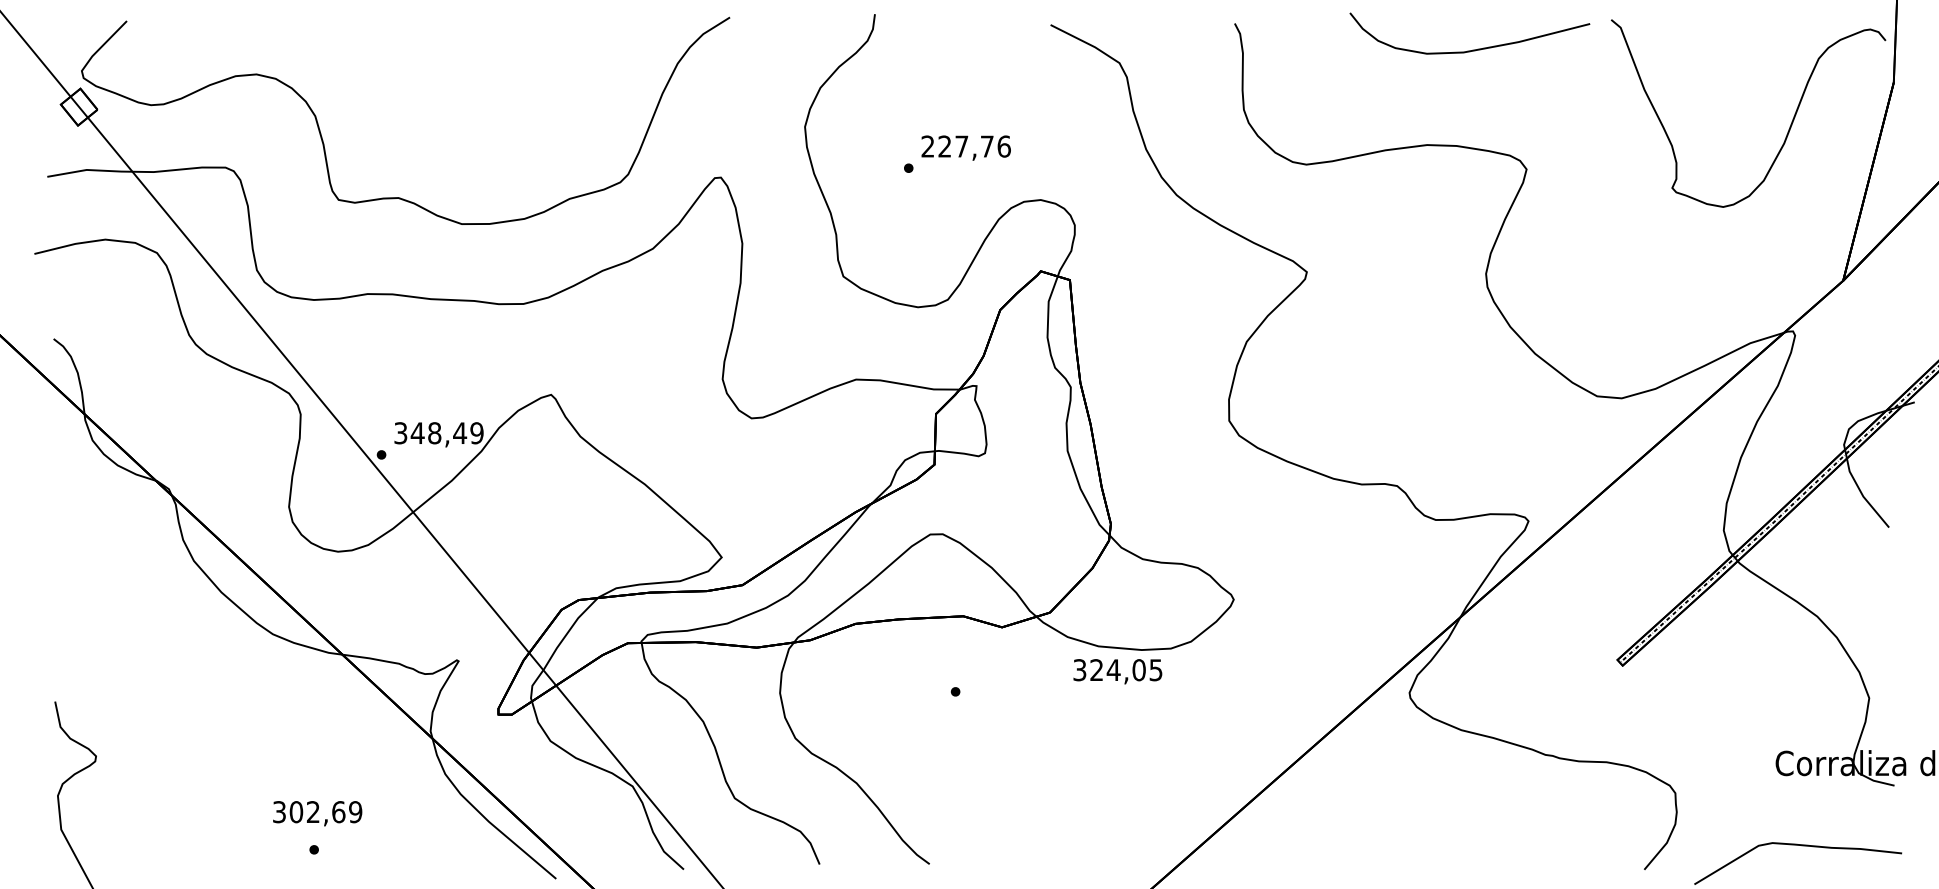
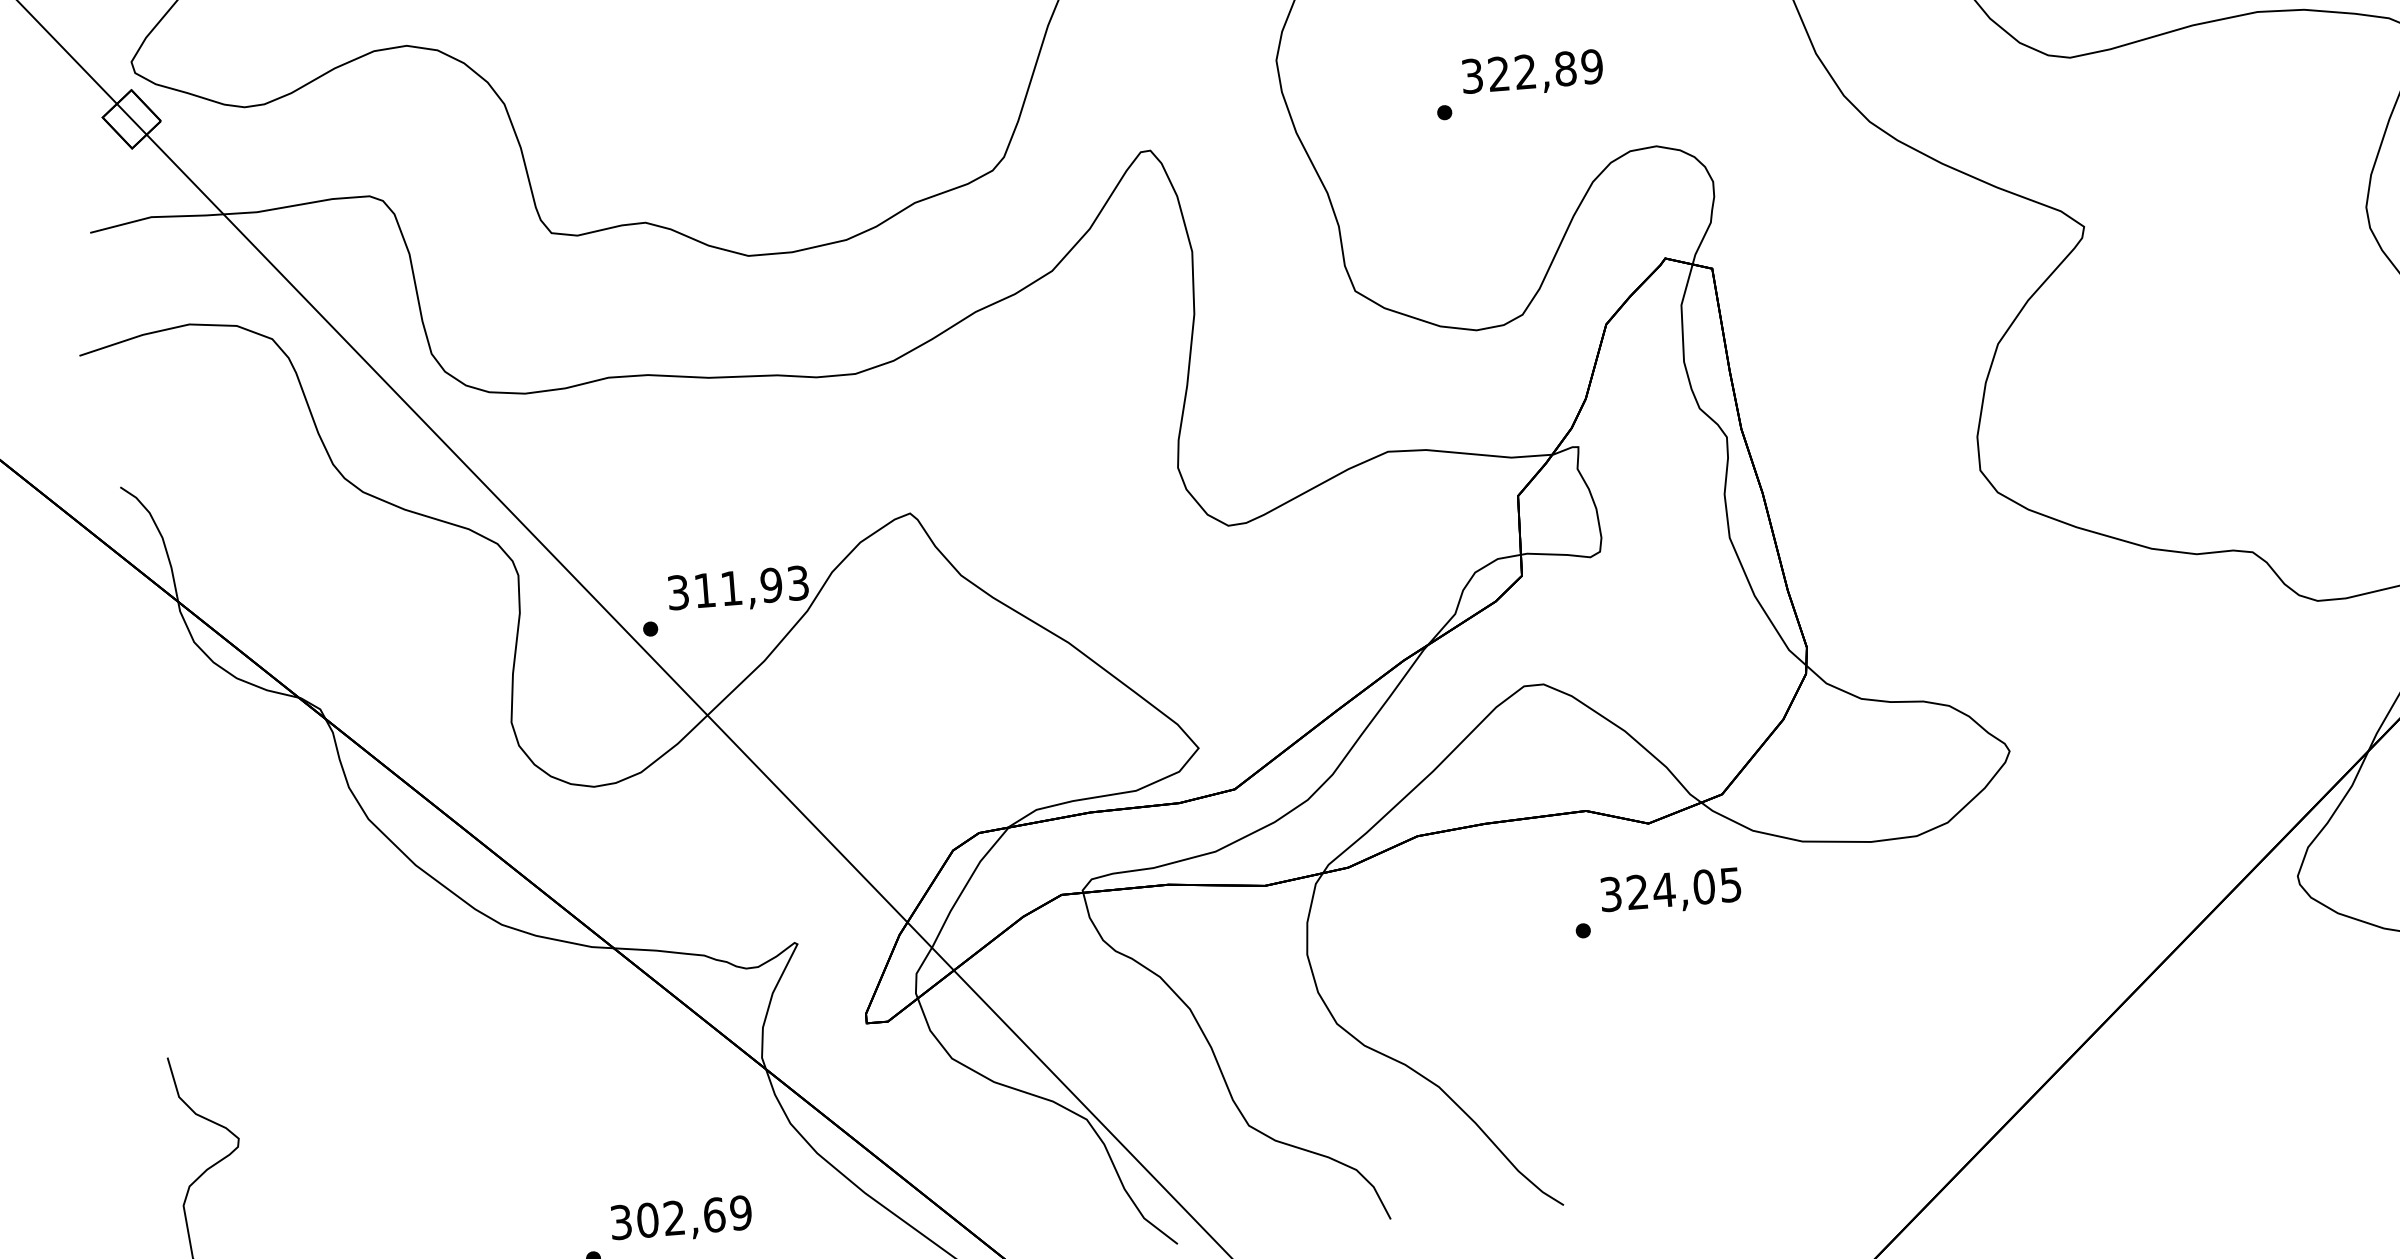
text: (965, 146) -> (1531, 71), 227,76 -> 322,89
text: (446, 433) -> (750, 587), 348,49 -> 311,93
text: (1117, 671) -> (1670, 891), moved
text: (317, 813) -> (681, 1219), moved

